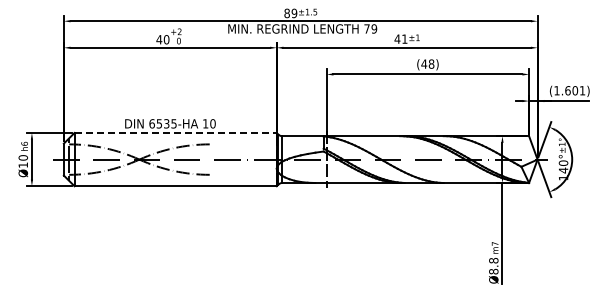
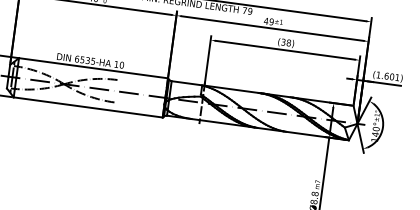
text: (404, 38) -> (271, 21), 41 -> 49
text: (424, 63) -> (283, 41), (48) -> (38)
line: (176, 132) -> (94, 67), dashed -> solid

